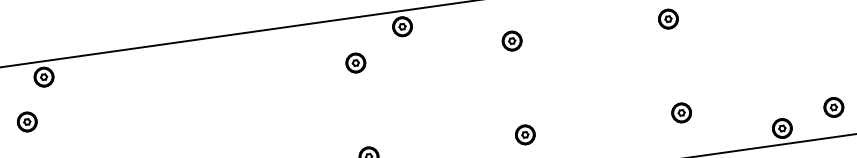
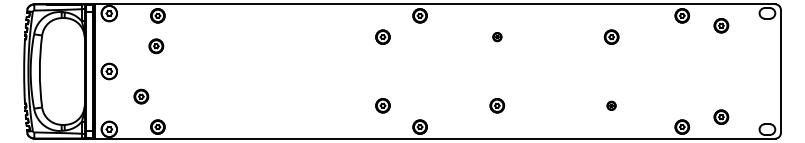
part: (512, 40) -> (497, 36), size x0.6
part: (681, 112) -> (611, 105), size x0.6
part: (27, 122) -> (156, 46), moved

